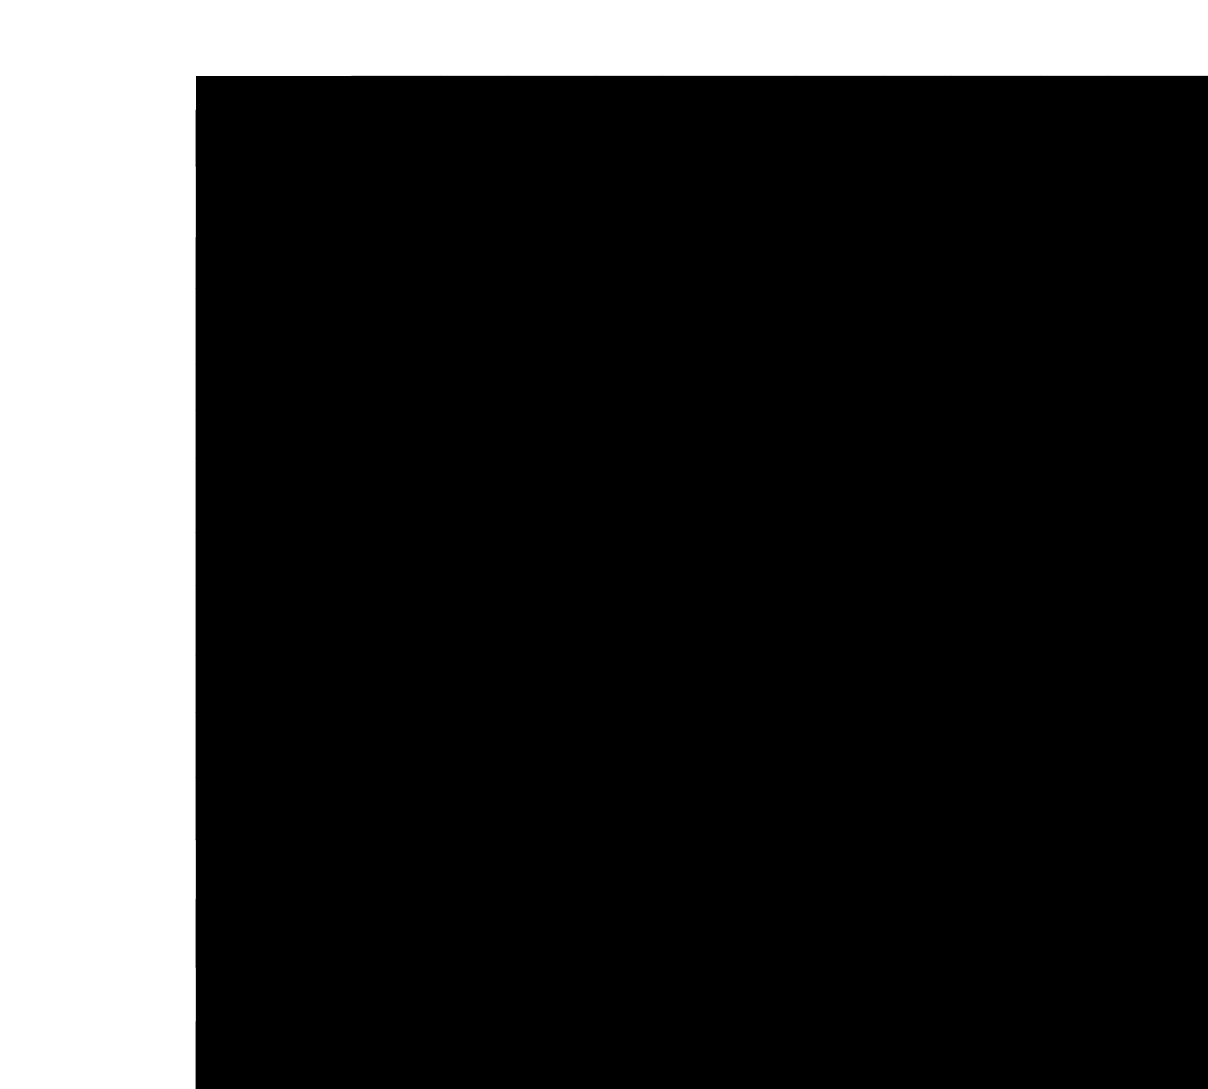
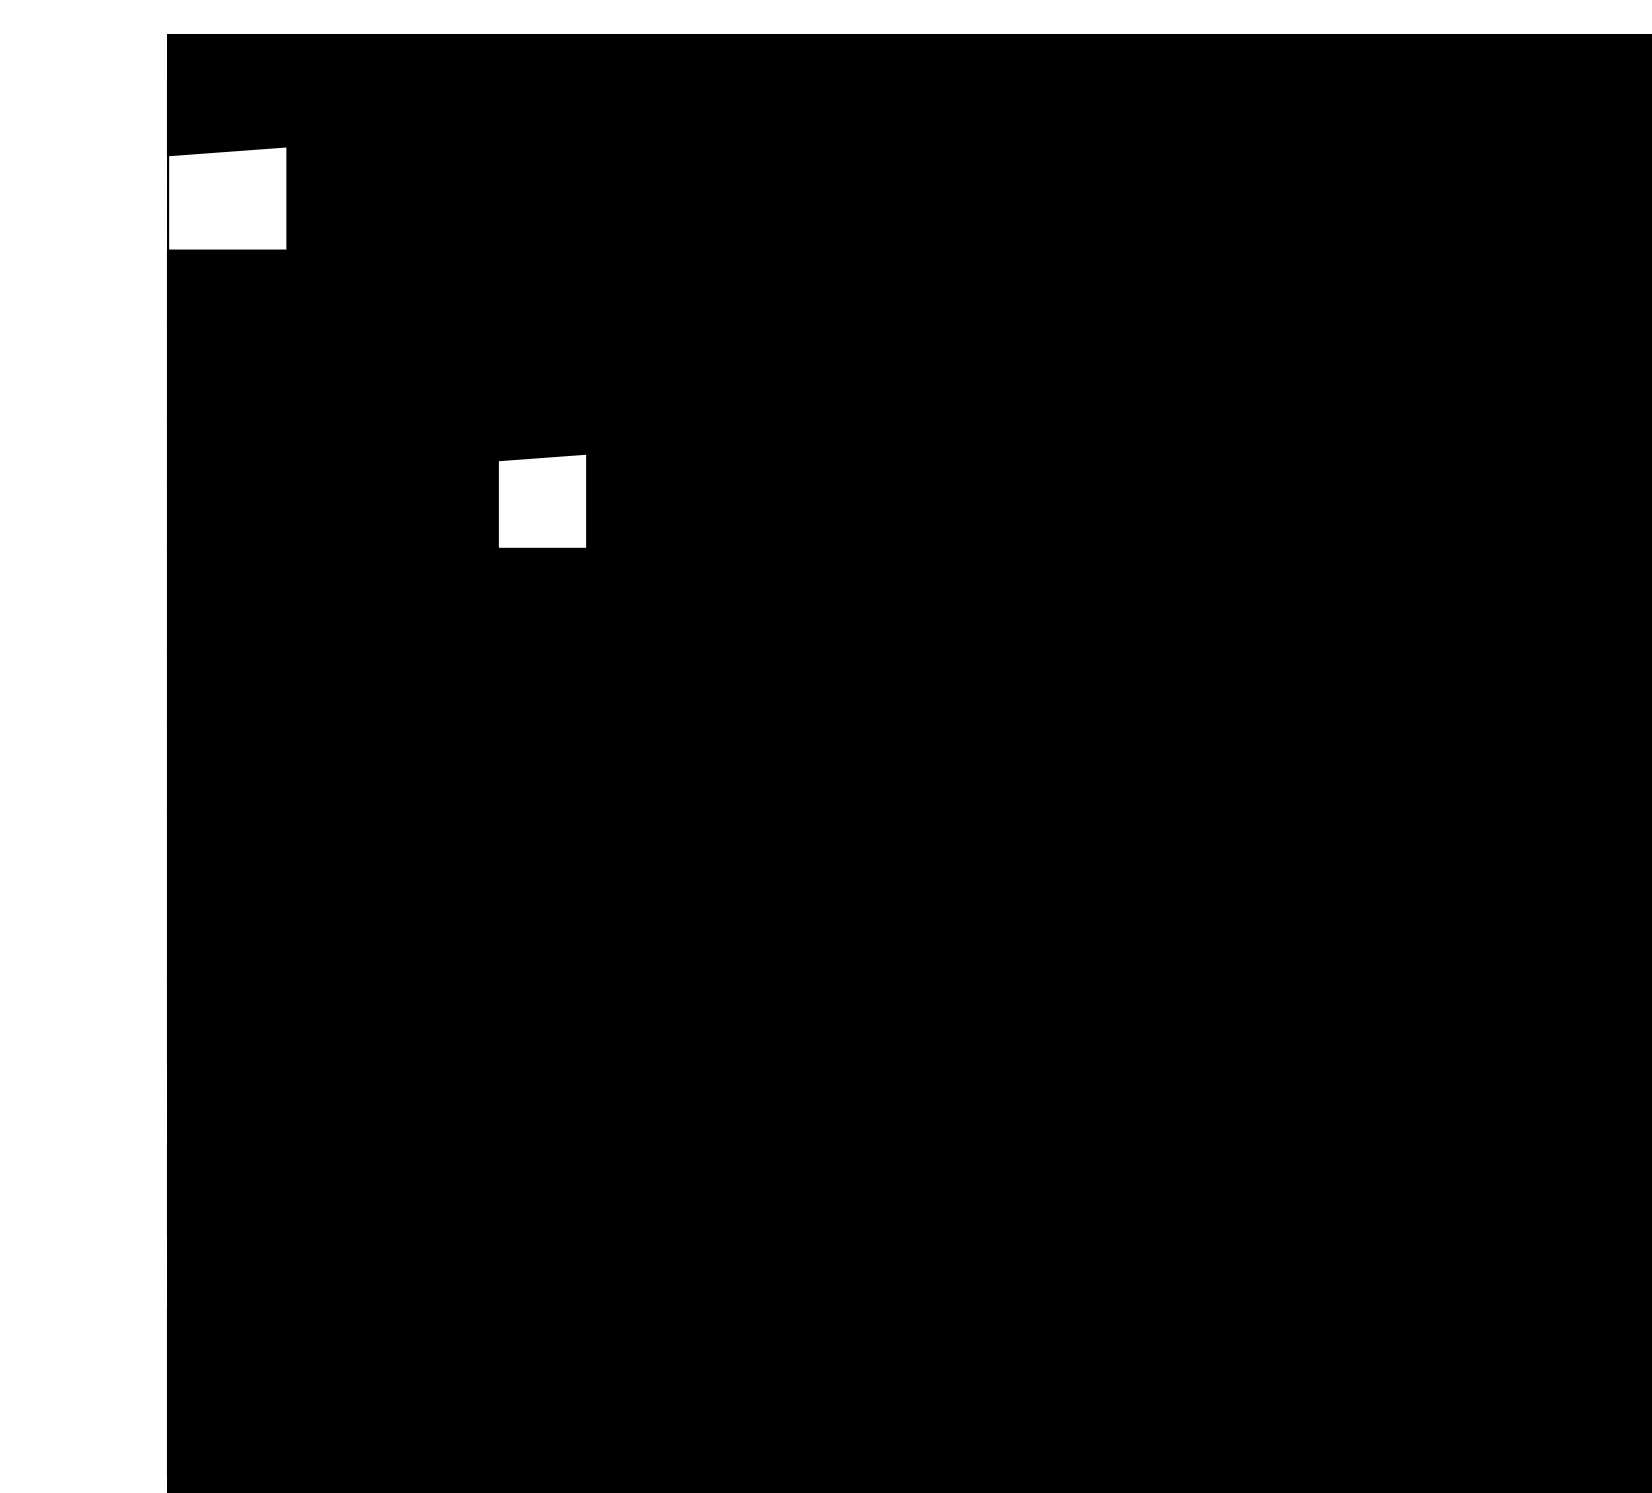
fill: (240, 197) -> (227, 198), removed
fill: (474, 421) -> (542, 500), removed

